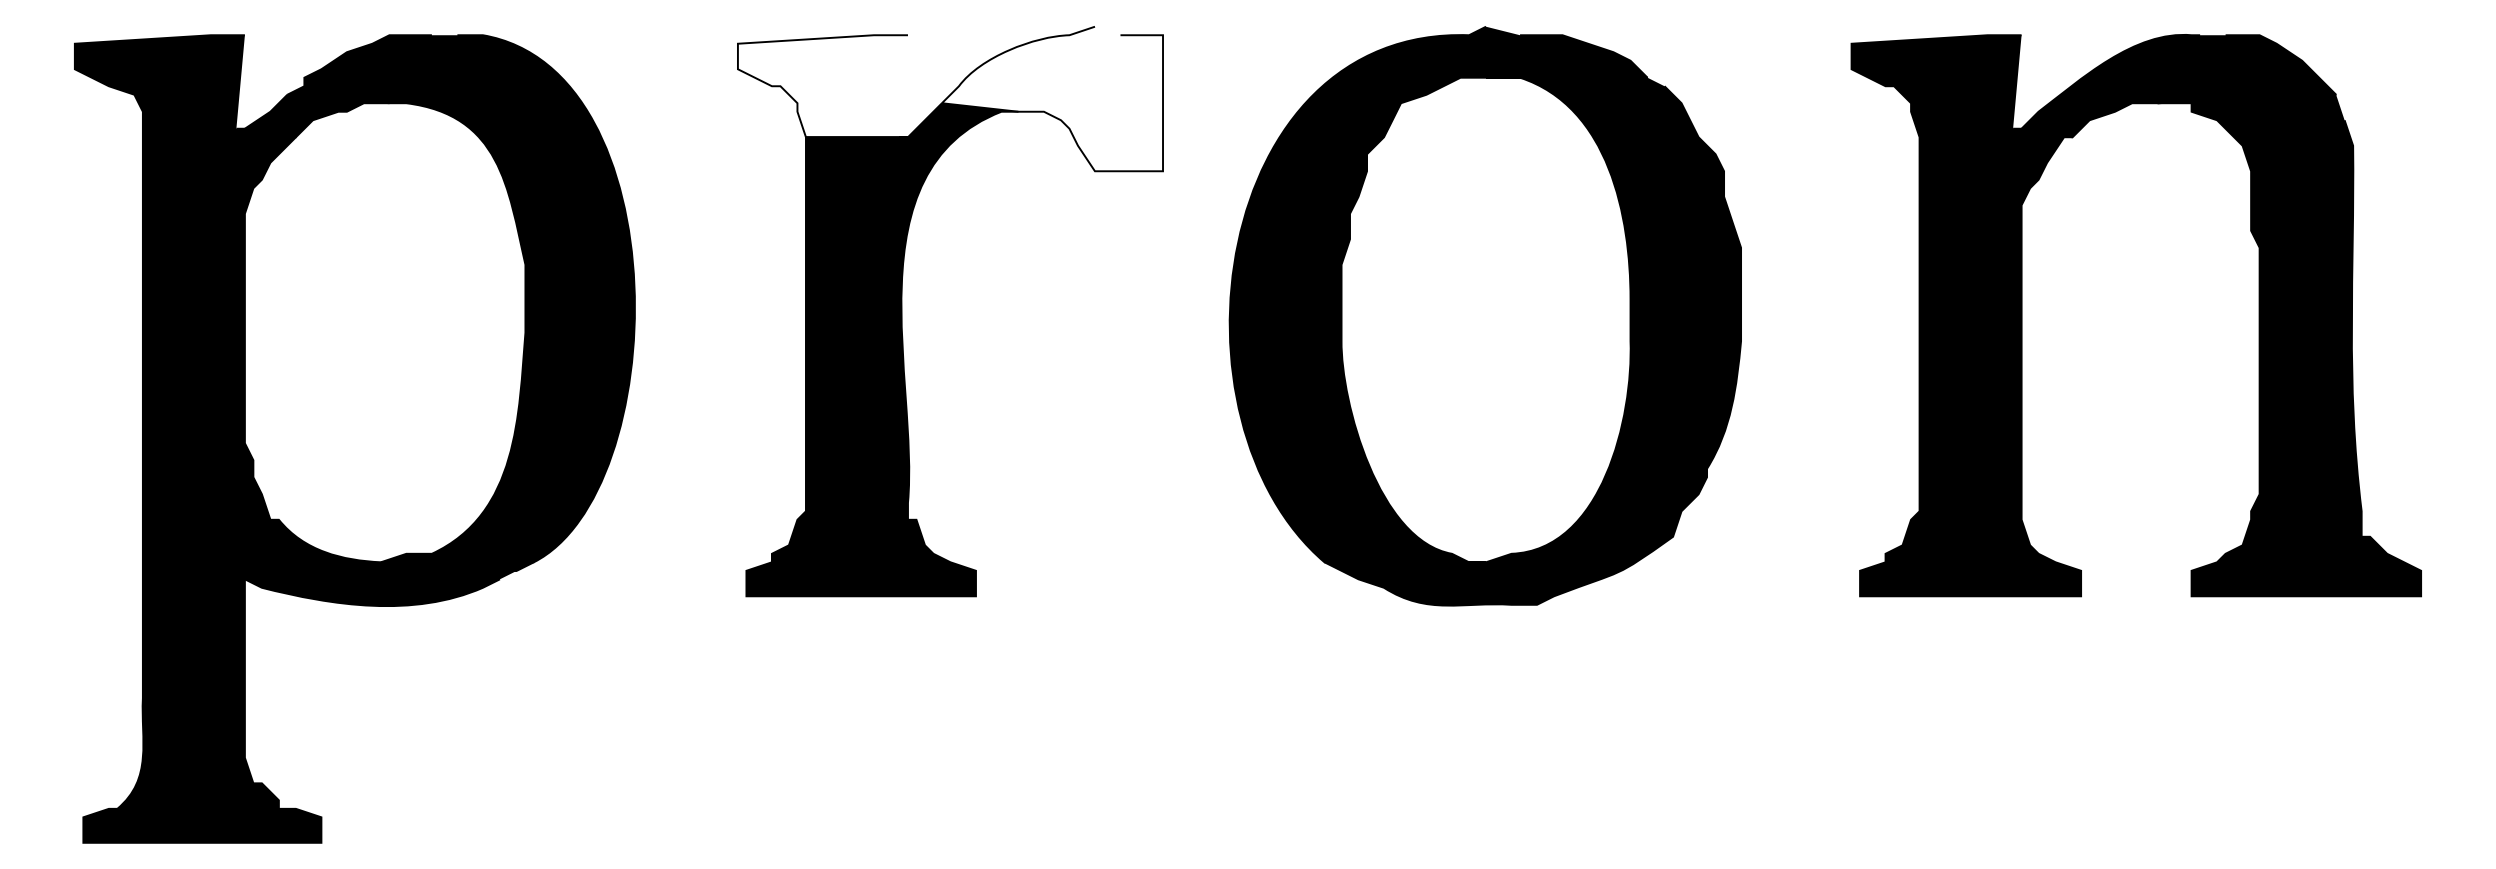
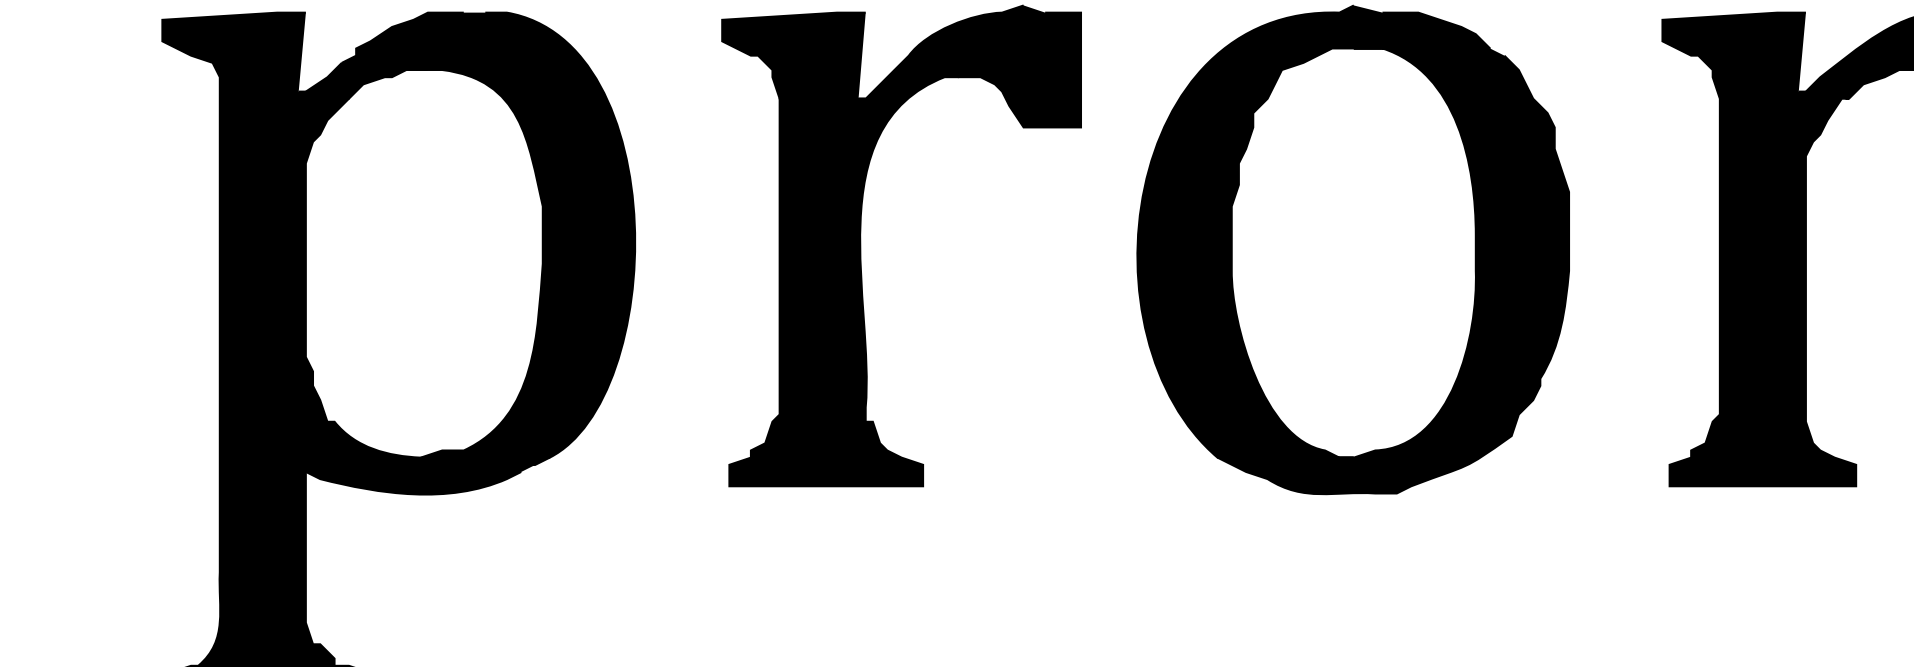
fill: (822, 86) -> (793, 55), added
fill: (1052, 98) -> (987, 66), added

